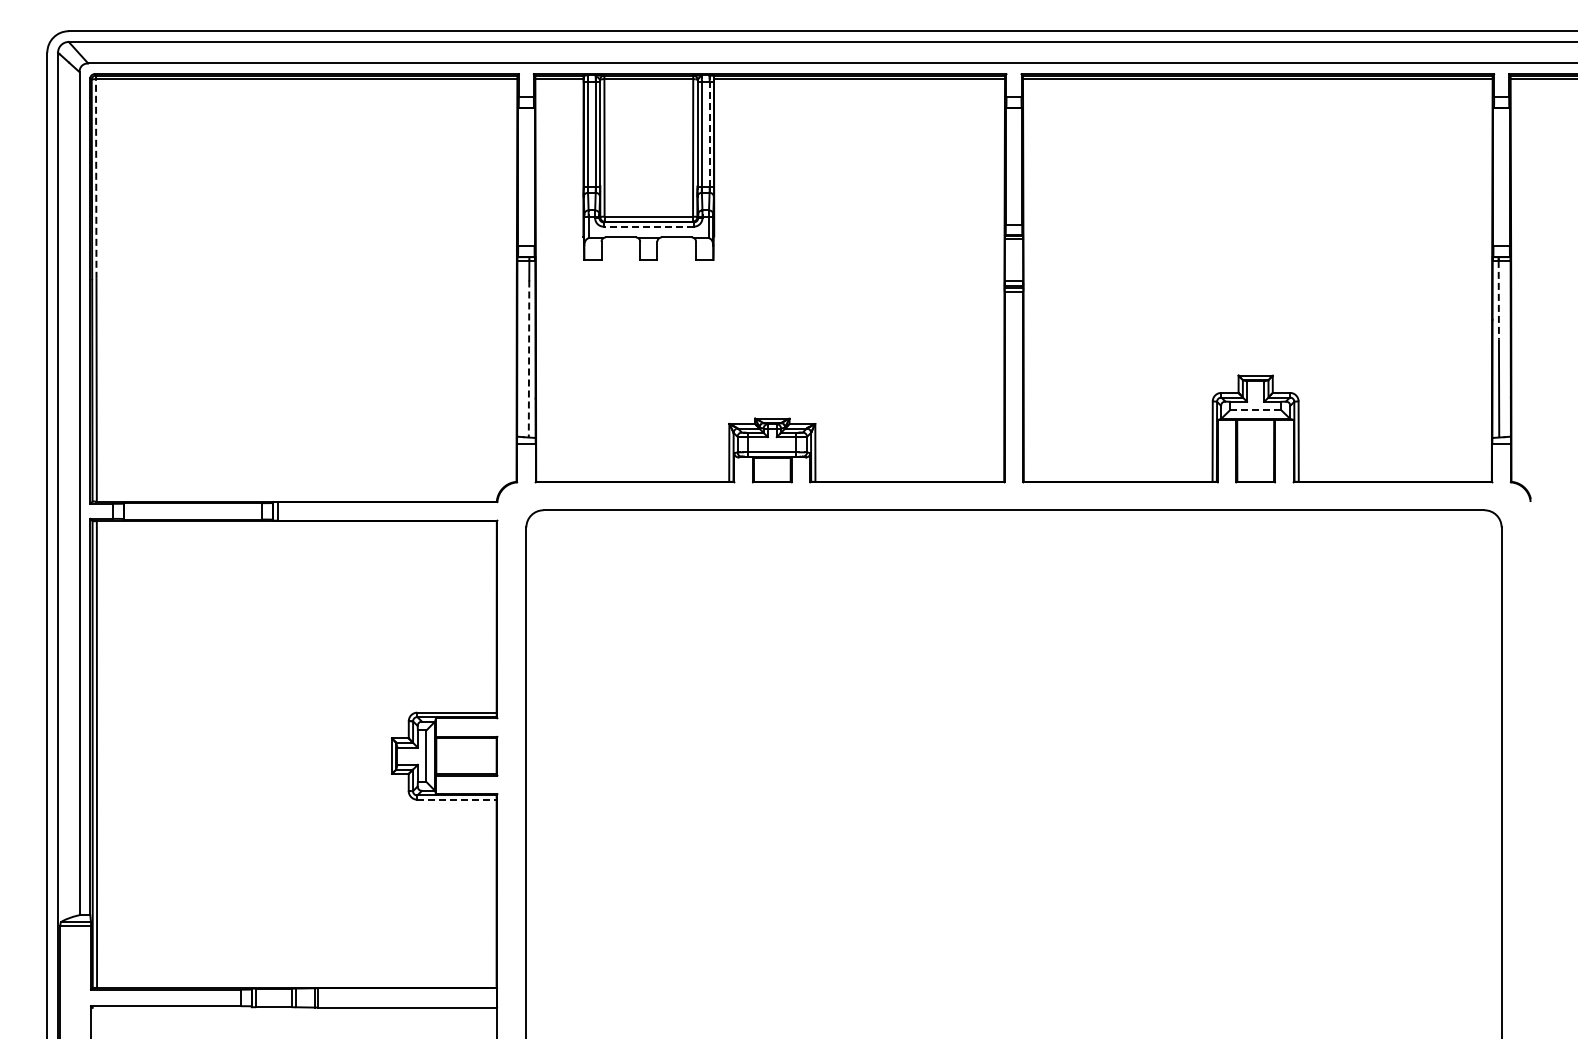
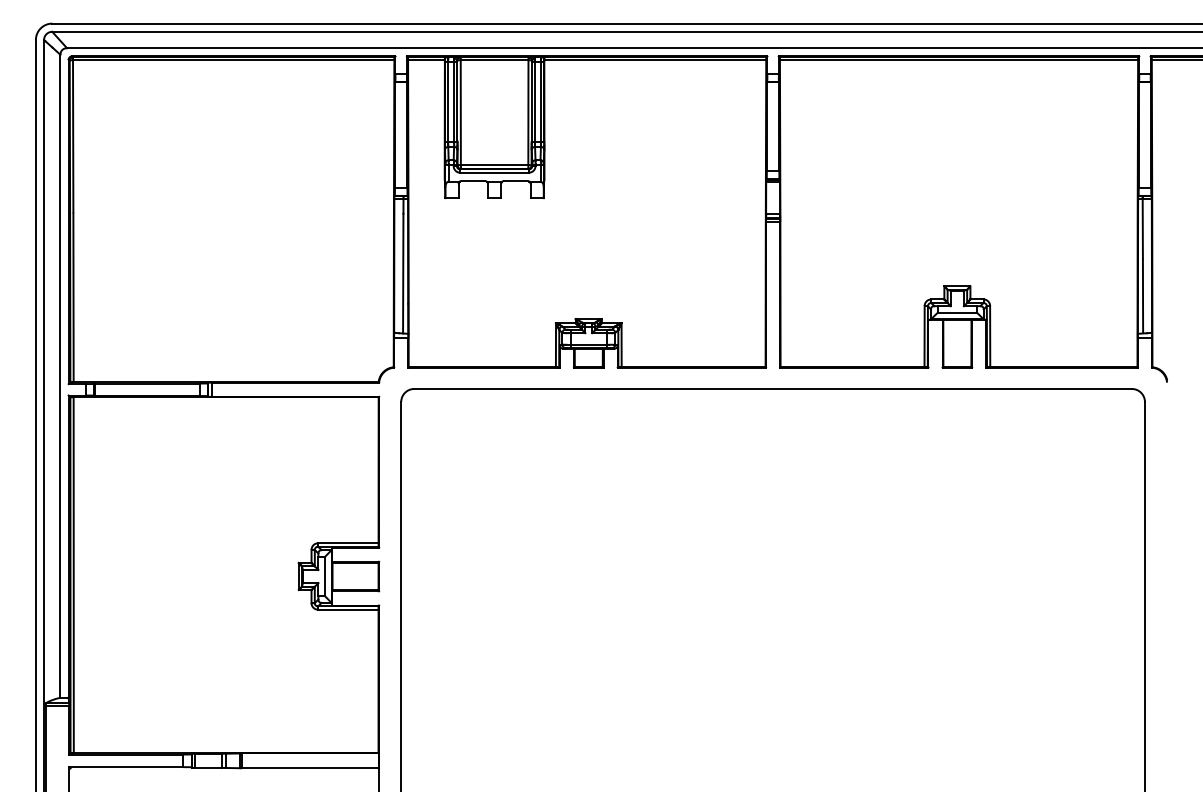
line: (709, 133) -> (540, 101), dashed -> solid
line: (96, 178) -> (73, 135), dashed -> solid
line: (648, 226) -> (494, 172), dashed -> solid
line: (1498, 300) -> (1142, 228), dashed -> solid
line: (529, 359) -> (403, 273), dashed -> solid
line: (1255, 410) -> (957, 312), dashed -> solid
line: (457, 799) -> (348, 609), dashed -> solid

